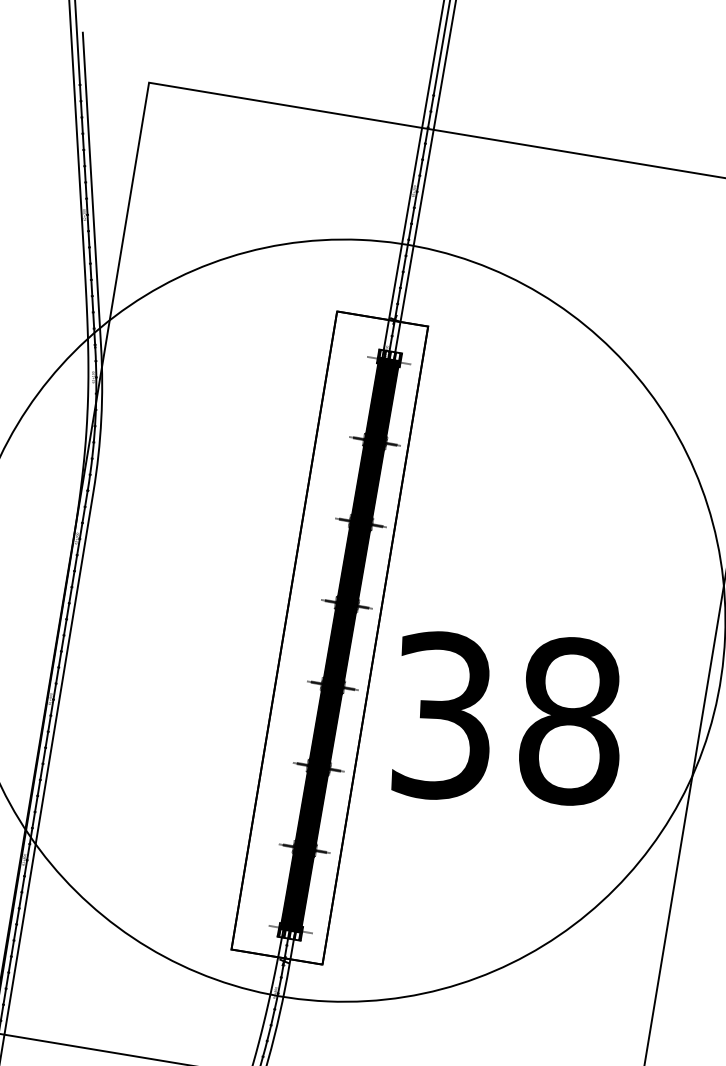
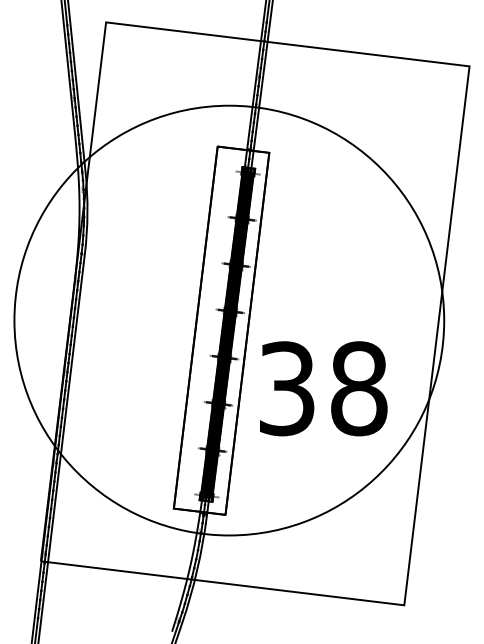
text: (507, 718) -> (323, 388), moved

